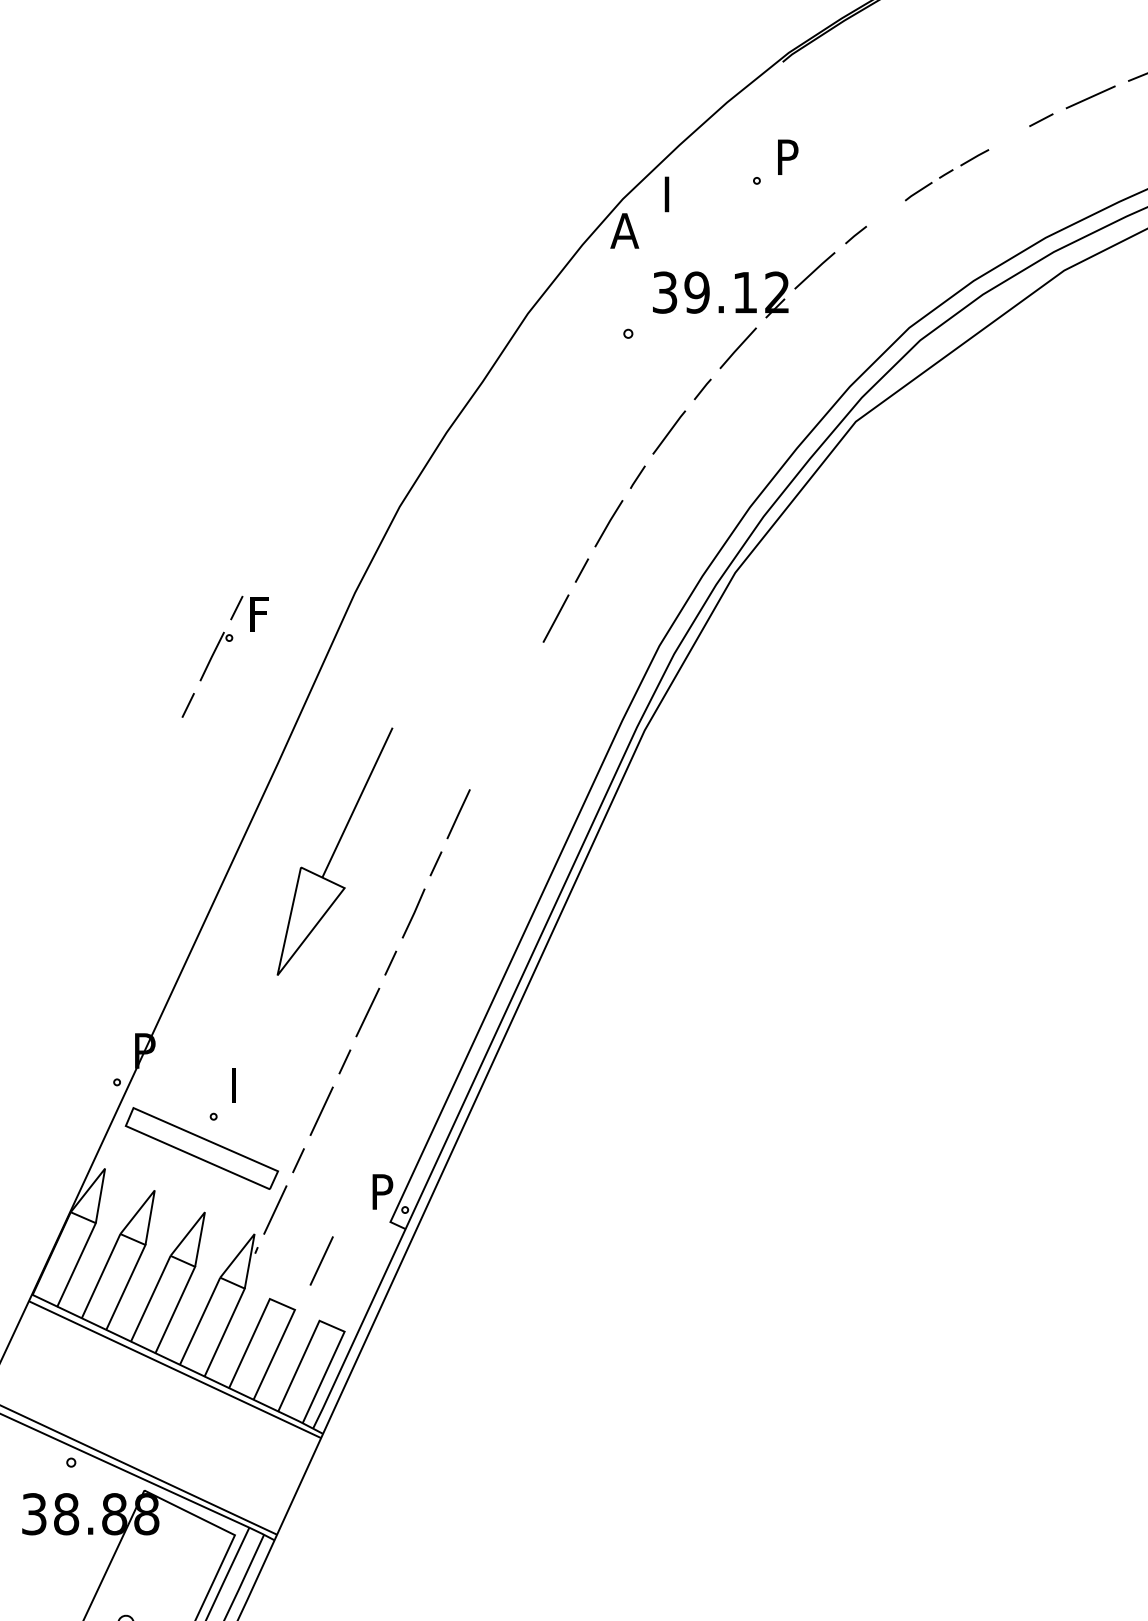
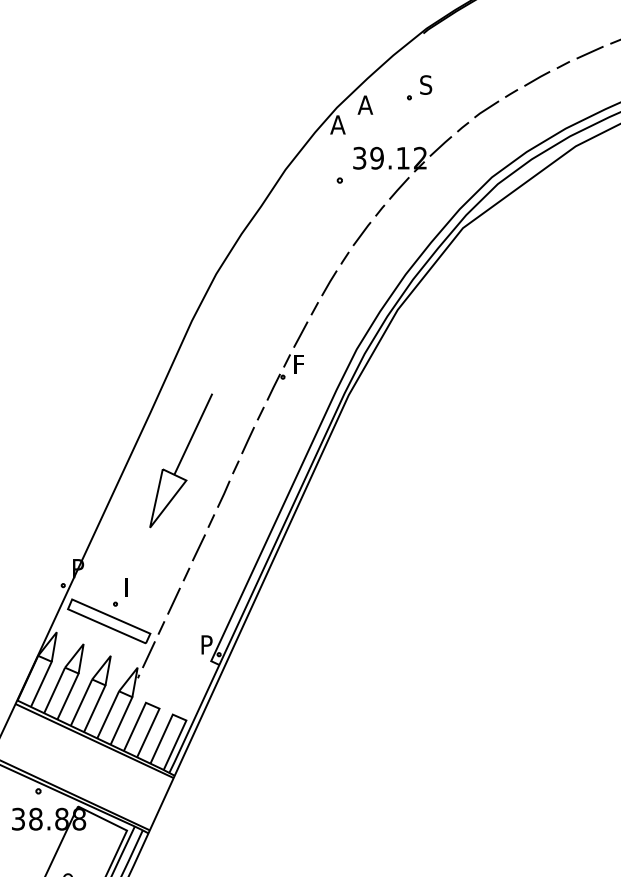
text: (788, 156) -> (426, 84), P -> S
part: (947, 174) -> (512, 94), size x1.67
text: (675, 193) -> (365, 104), I -> A
part: (222, 657) -> (279, 387), moved
line: (320, 1259) -> (173, 681), removed

